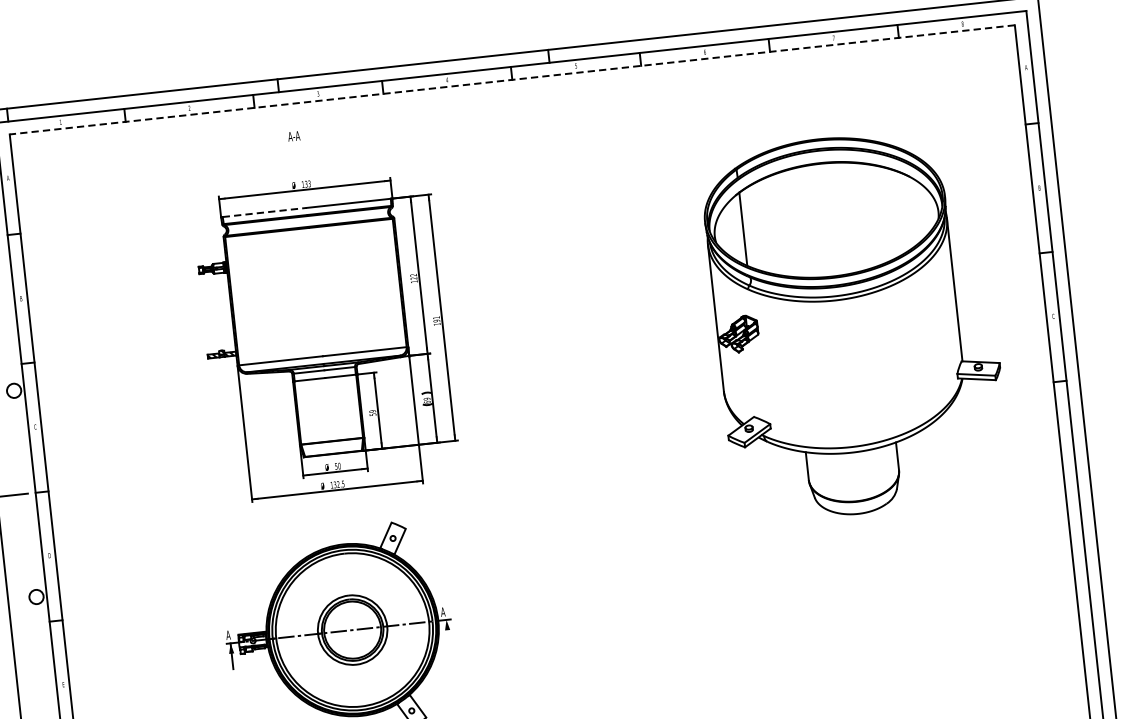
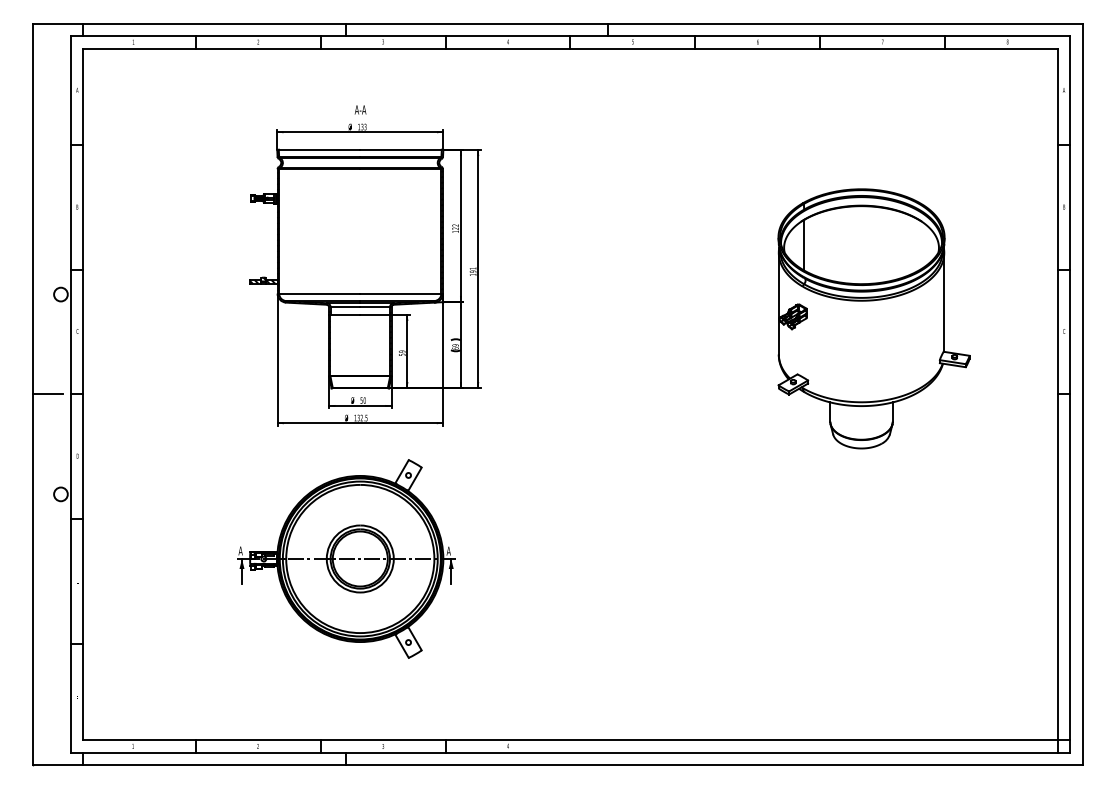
line: (511, 79) -> (569, 48), dashed -> solid
text: (293, 135) -> (360, 109), moved
line: (264, 212) -> (319, 149), dashed -> solid
part: (855, 324) -> (873, 318), size x0.71
line: (448, 632) -> (451, 571), added

